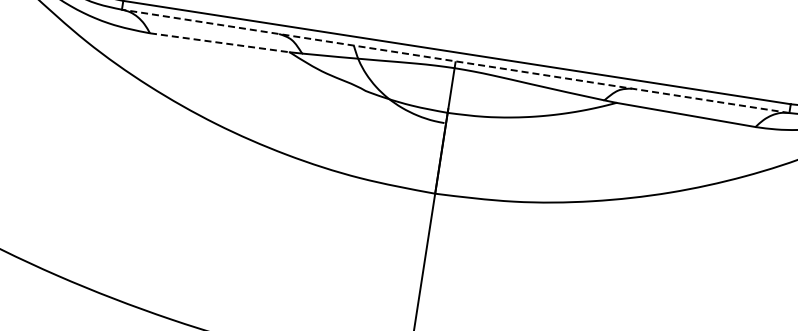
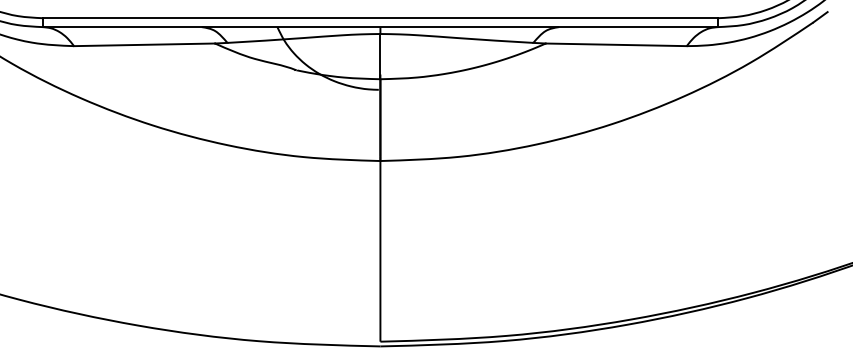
line: (219, 42) -> (144, 44), dashed -> solid
line: (455, 61) -> (380, 27), dashed -> solid

